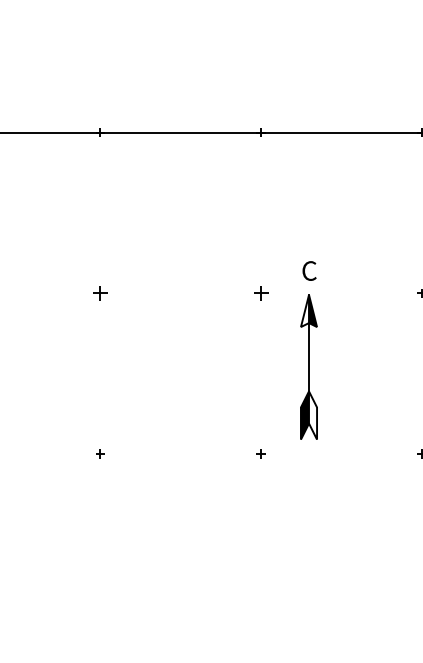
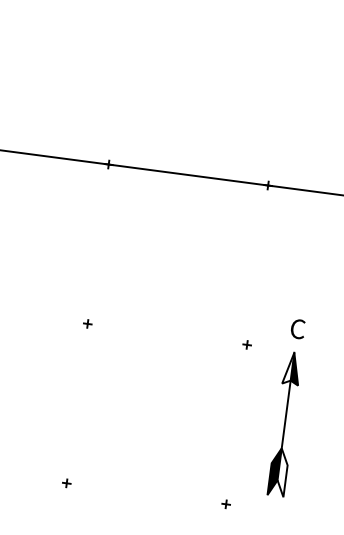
part: (100, 293) -> (87, 324), size x0.62
part: (260, 293) -> (246, 344), size x0.62

